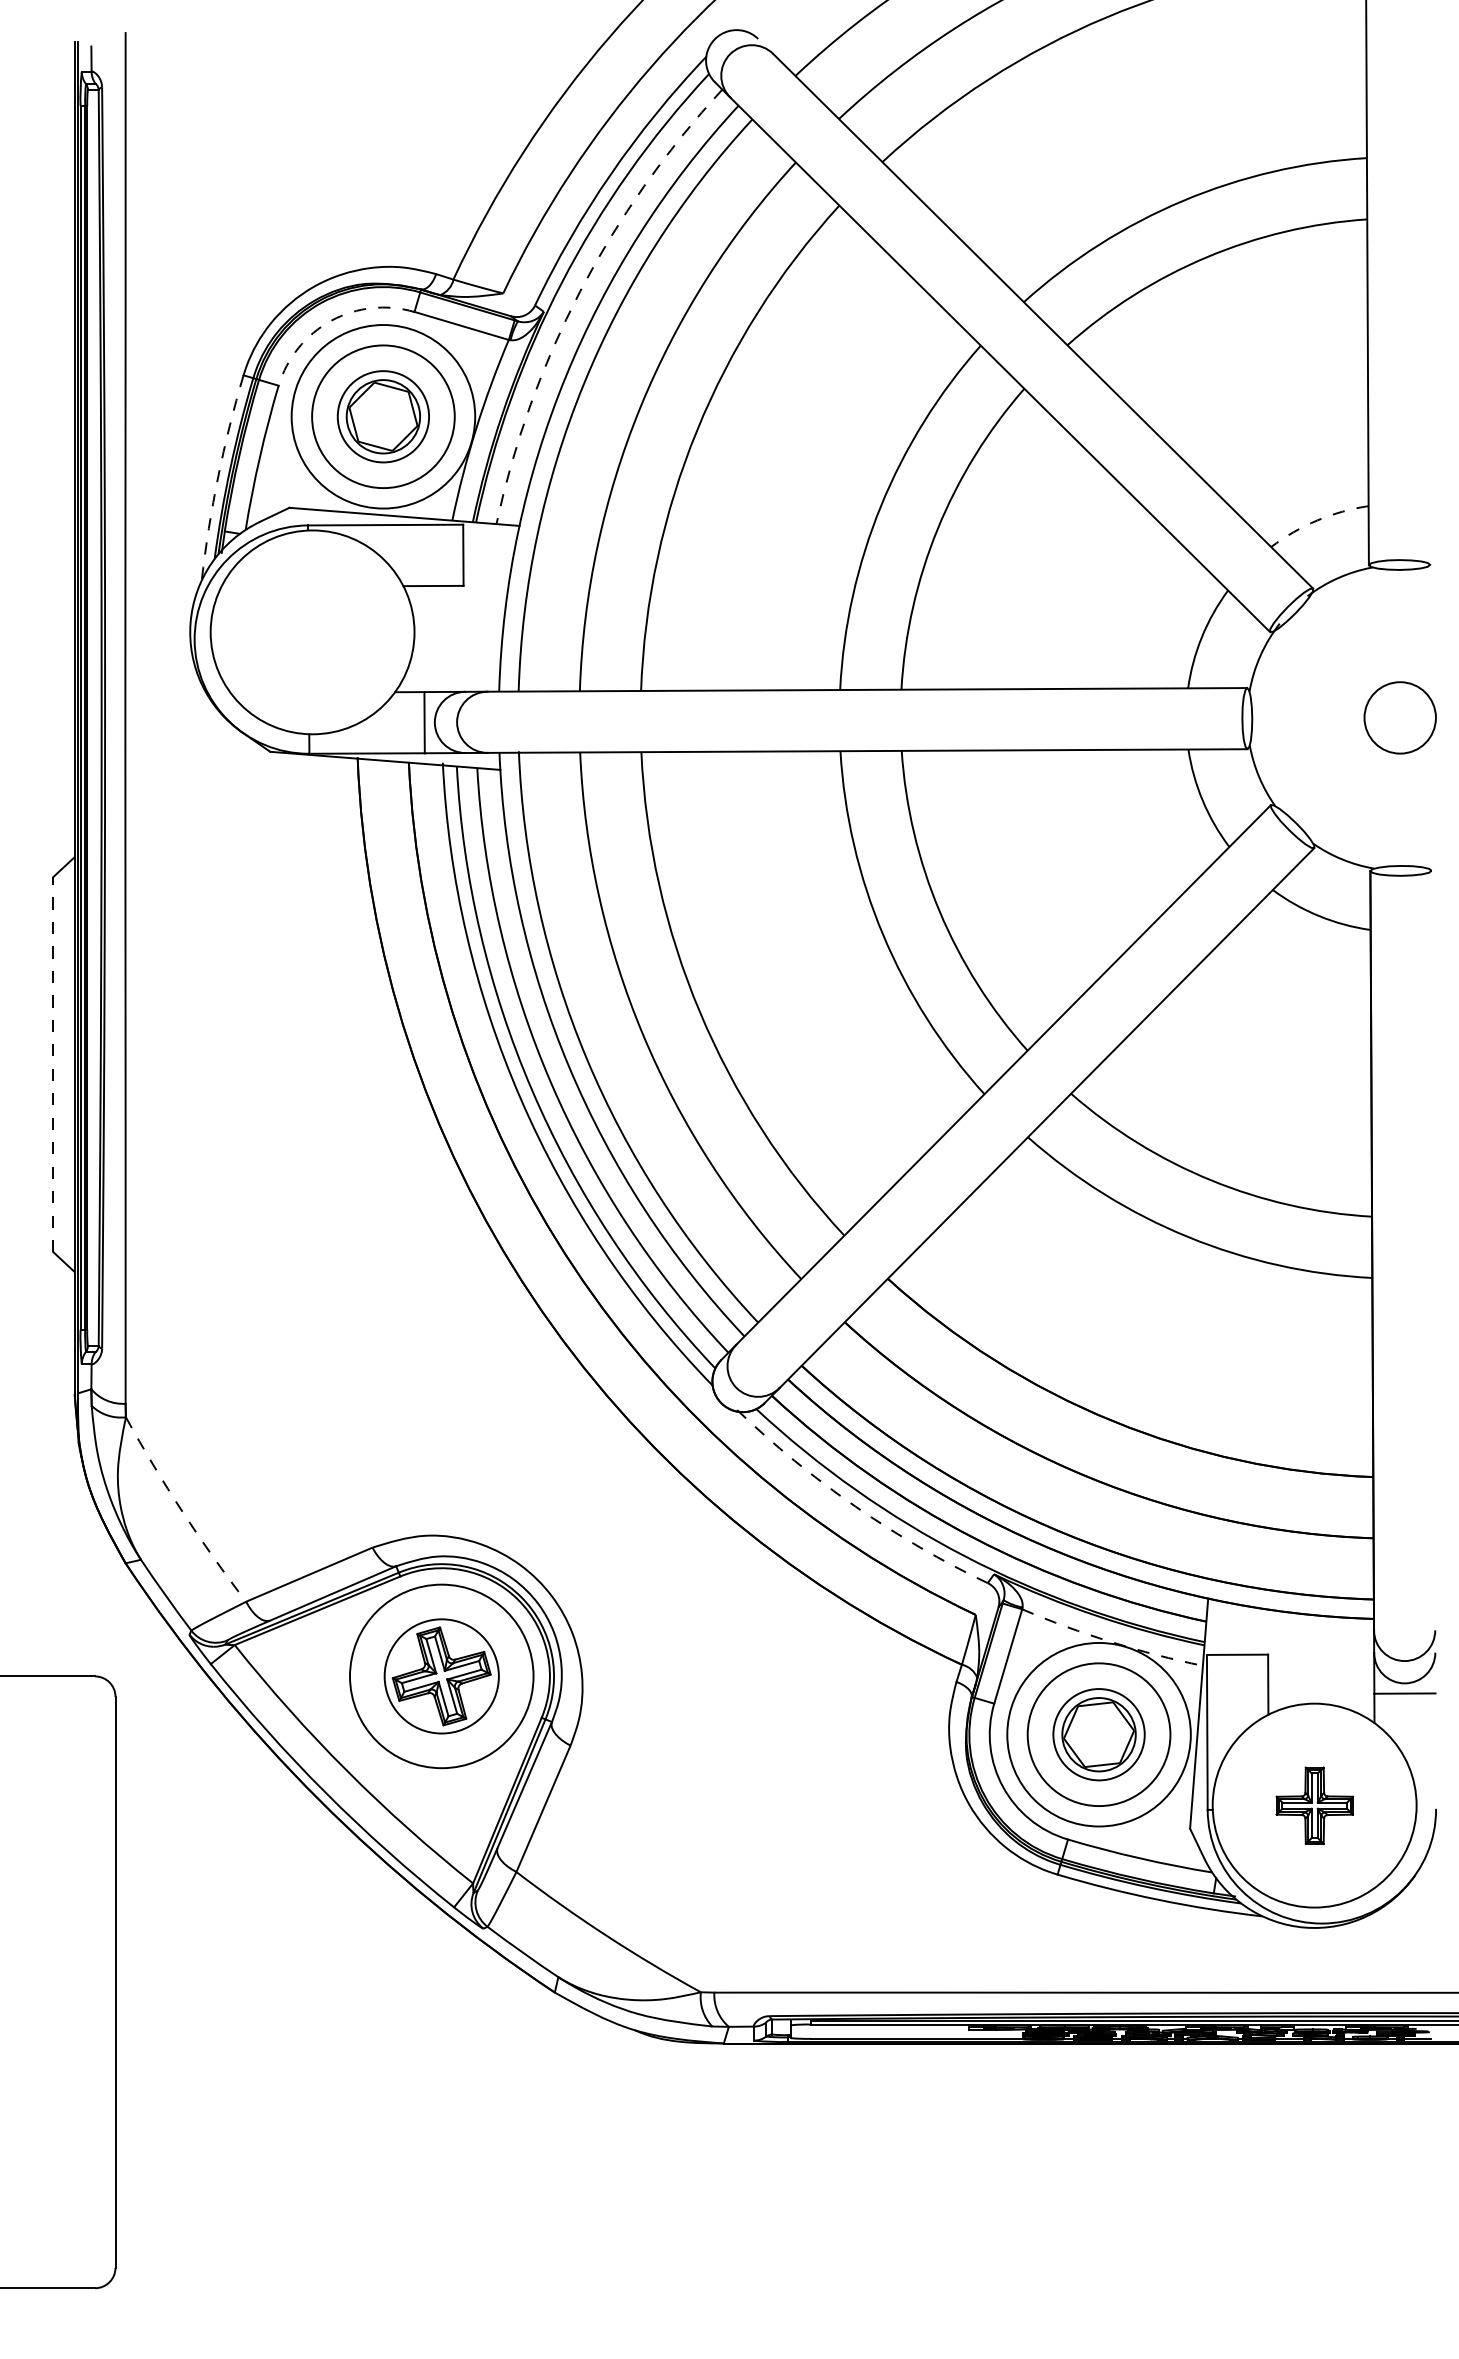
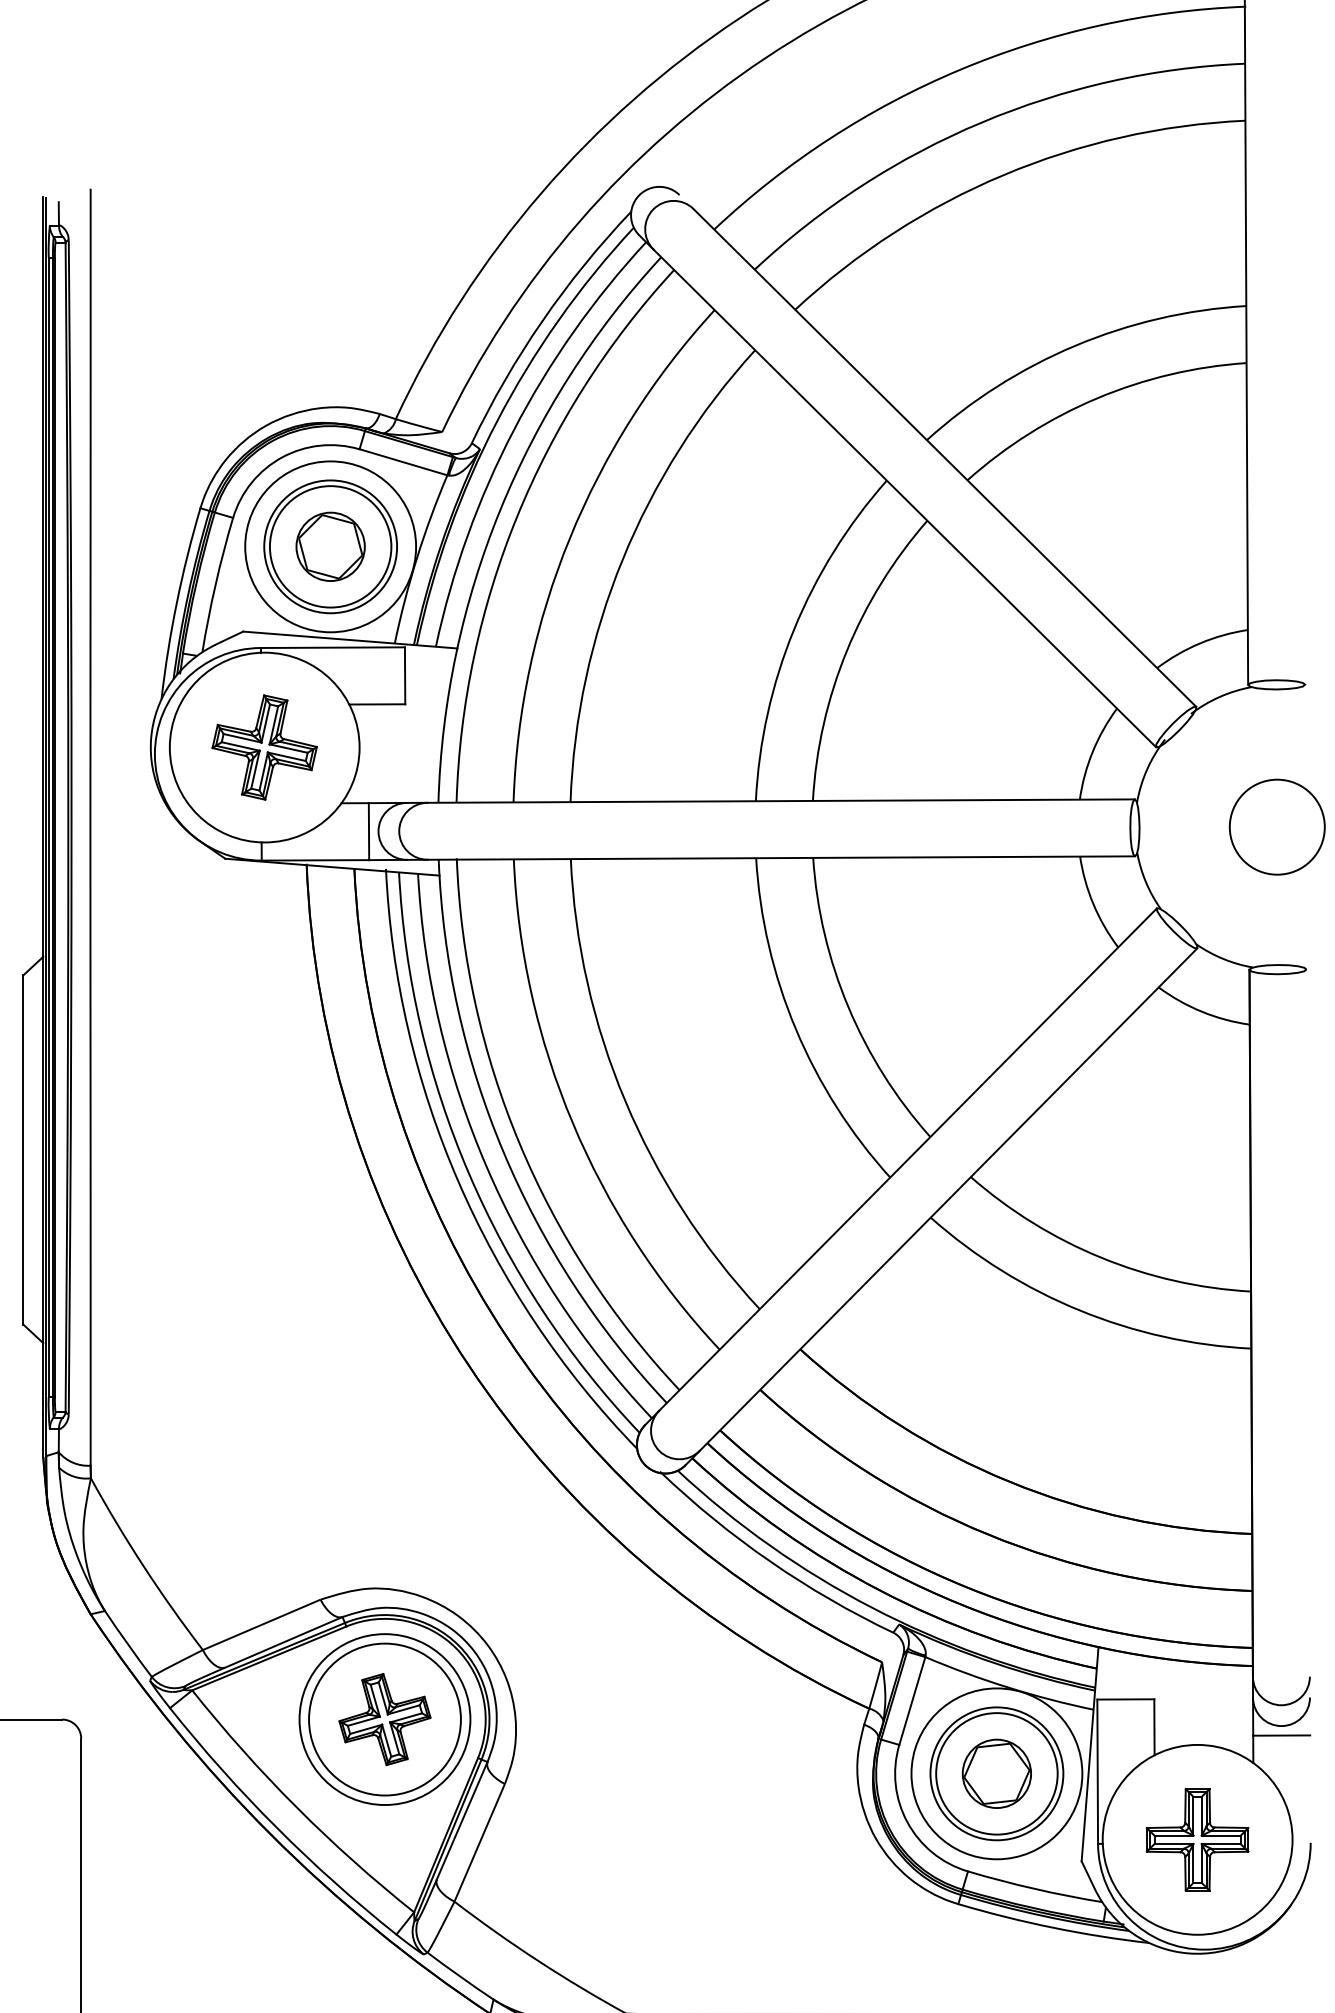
arc: (580, 291) -> (514, 430), dashed -> solid
arc: (331, 320) -> (282, 457), dashed -> solid
circle: (383, 416) -> (330, 546), size x1.43
arc: (218, 476) -> (177, 602), dashed -> solid
arc: (1317, 520) -> (1200, 643), dashed -> solid
part: (312, 632) -> (264, 747), added
circle: (1400, 717) -> (1277, 826), size x1.43
line: (53, 1064) -> (23, 1149), dashed -> solid
arc: (855, 1506) -> (770, 1561), dashed -> solid
arc: (182, 1511) -> (143, 1566), dashed -> solid
arc: (1111, 1642) -> (1008, 1687), dashed -> solid
circle: (441, 1676) -> (384, 1719), size x1.43
circle: (1098, 1734) -> (996, 1773), size x1.43
part: (1314, 1805) -> (1197, 1839), size x1.43

